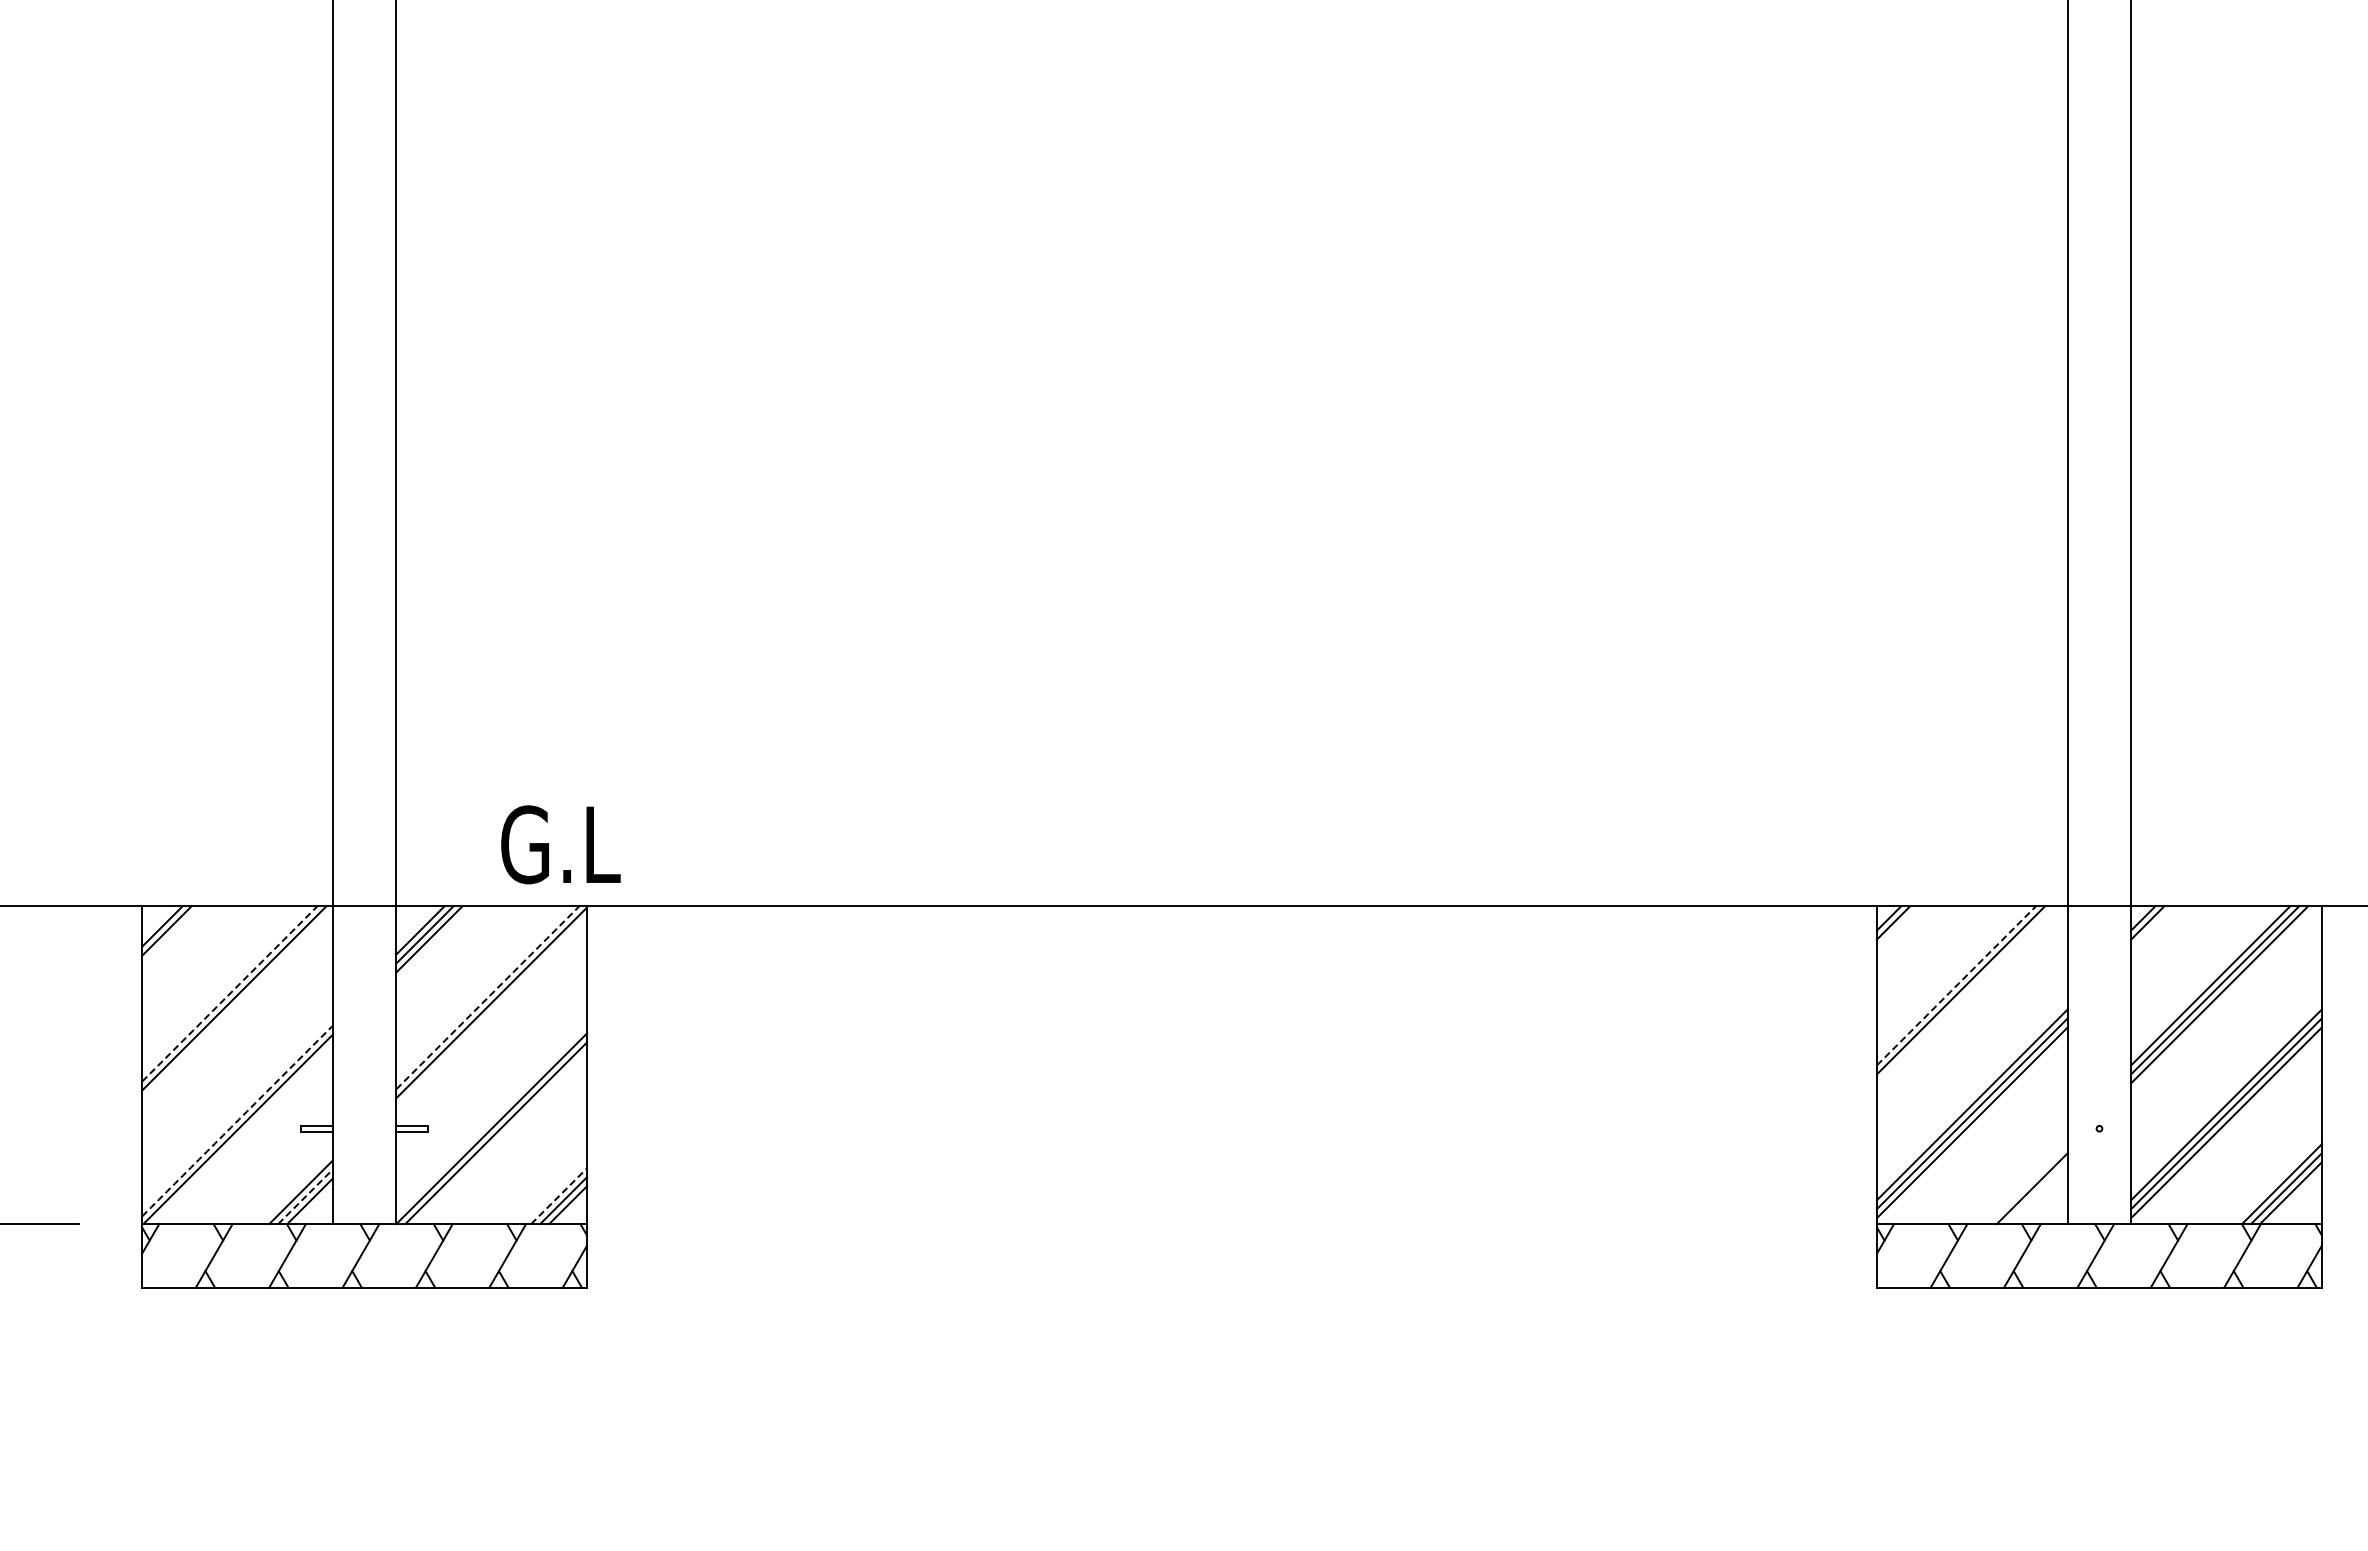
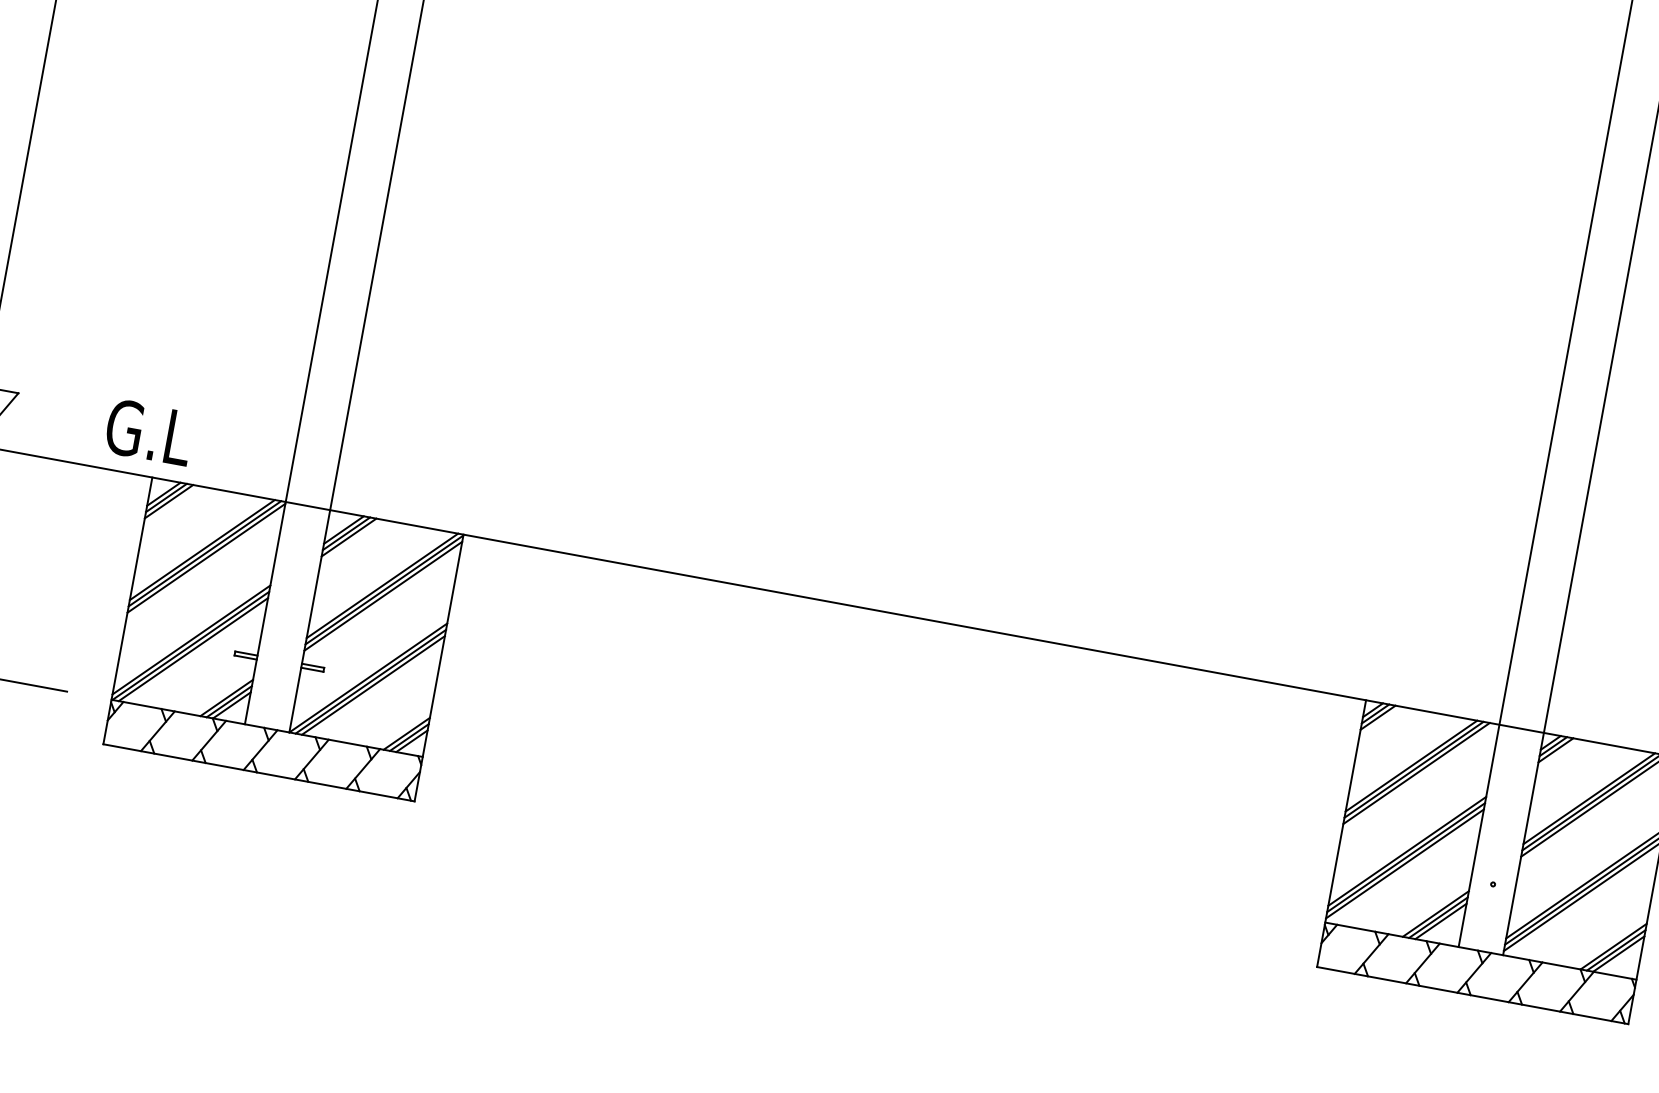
text: (560, 844) -> (149, 432), moved
line: (1898, 927) -> (1378, 717), added
line: (2152, 927) -> (1556, 750), added
line: (171, 935) -> (169, 501), added
line: (1956, 985) -> (1411, 765), dashed -> solid
line: (229, 993) -> (202, 549), dashed -> solid
line: (1965, 994) -> (1416, 773), added
line: (488, 997) -> (382, 585), dashed -> solid
line: (237, 1003) -> (206, 557), added
line: (491, 1011) -> (383, 595), added
line: (237, 1121) -> (191, 640), dashed -> solid
line: (242, 1133) -> (193, 649), added
line: (500, 1137) -> (373, 685), added
line: (2027, 1184) -> (1435, 914), added
line: (2036, 1193) -> (1440, 921), added
line: (559, 1195) -> (407, 733), dashed -> solid
line: (305, 1196) -> (229, 701), dashed -> solid

